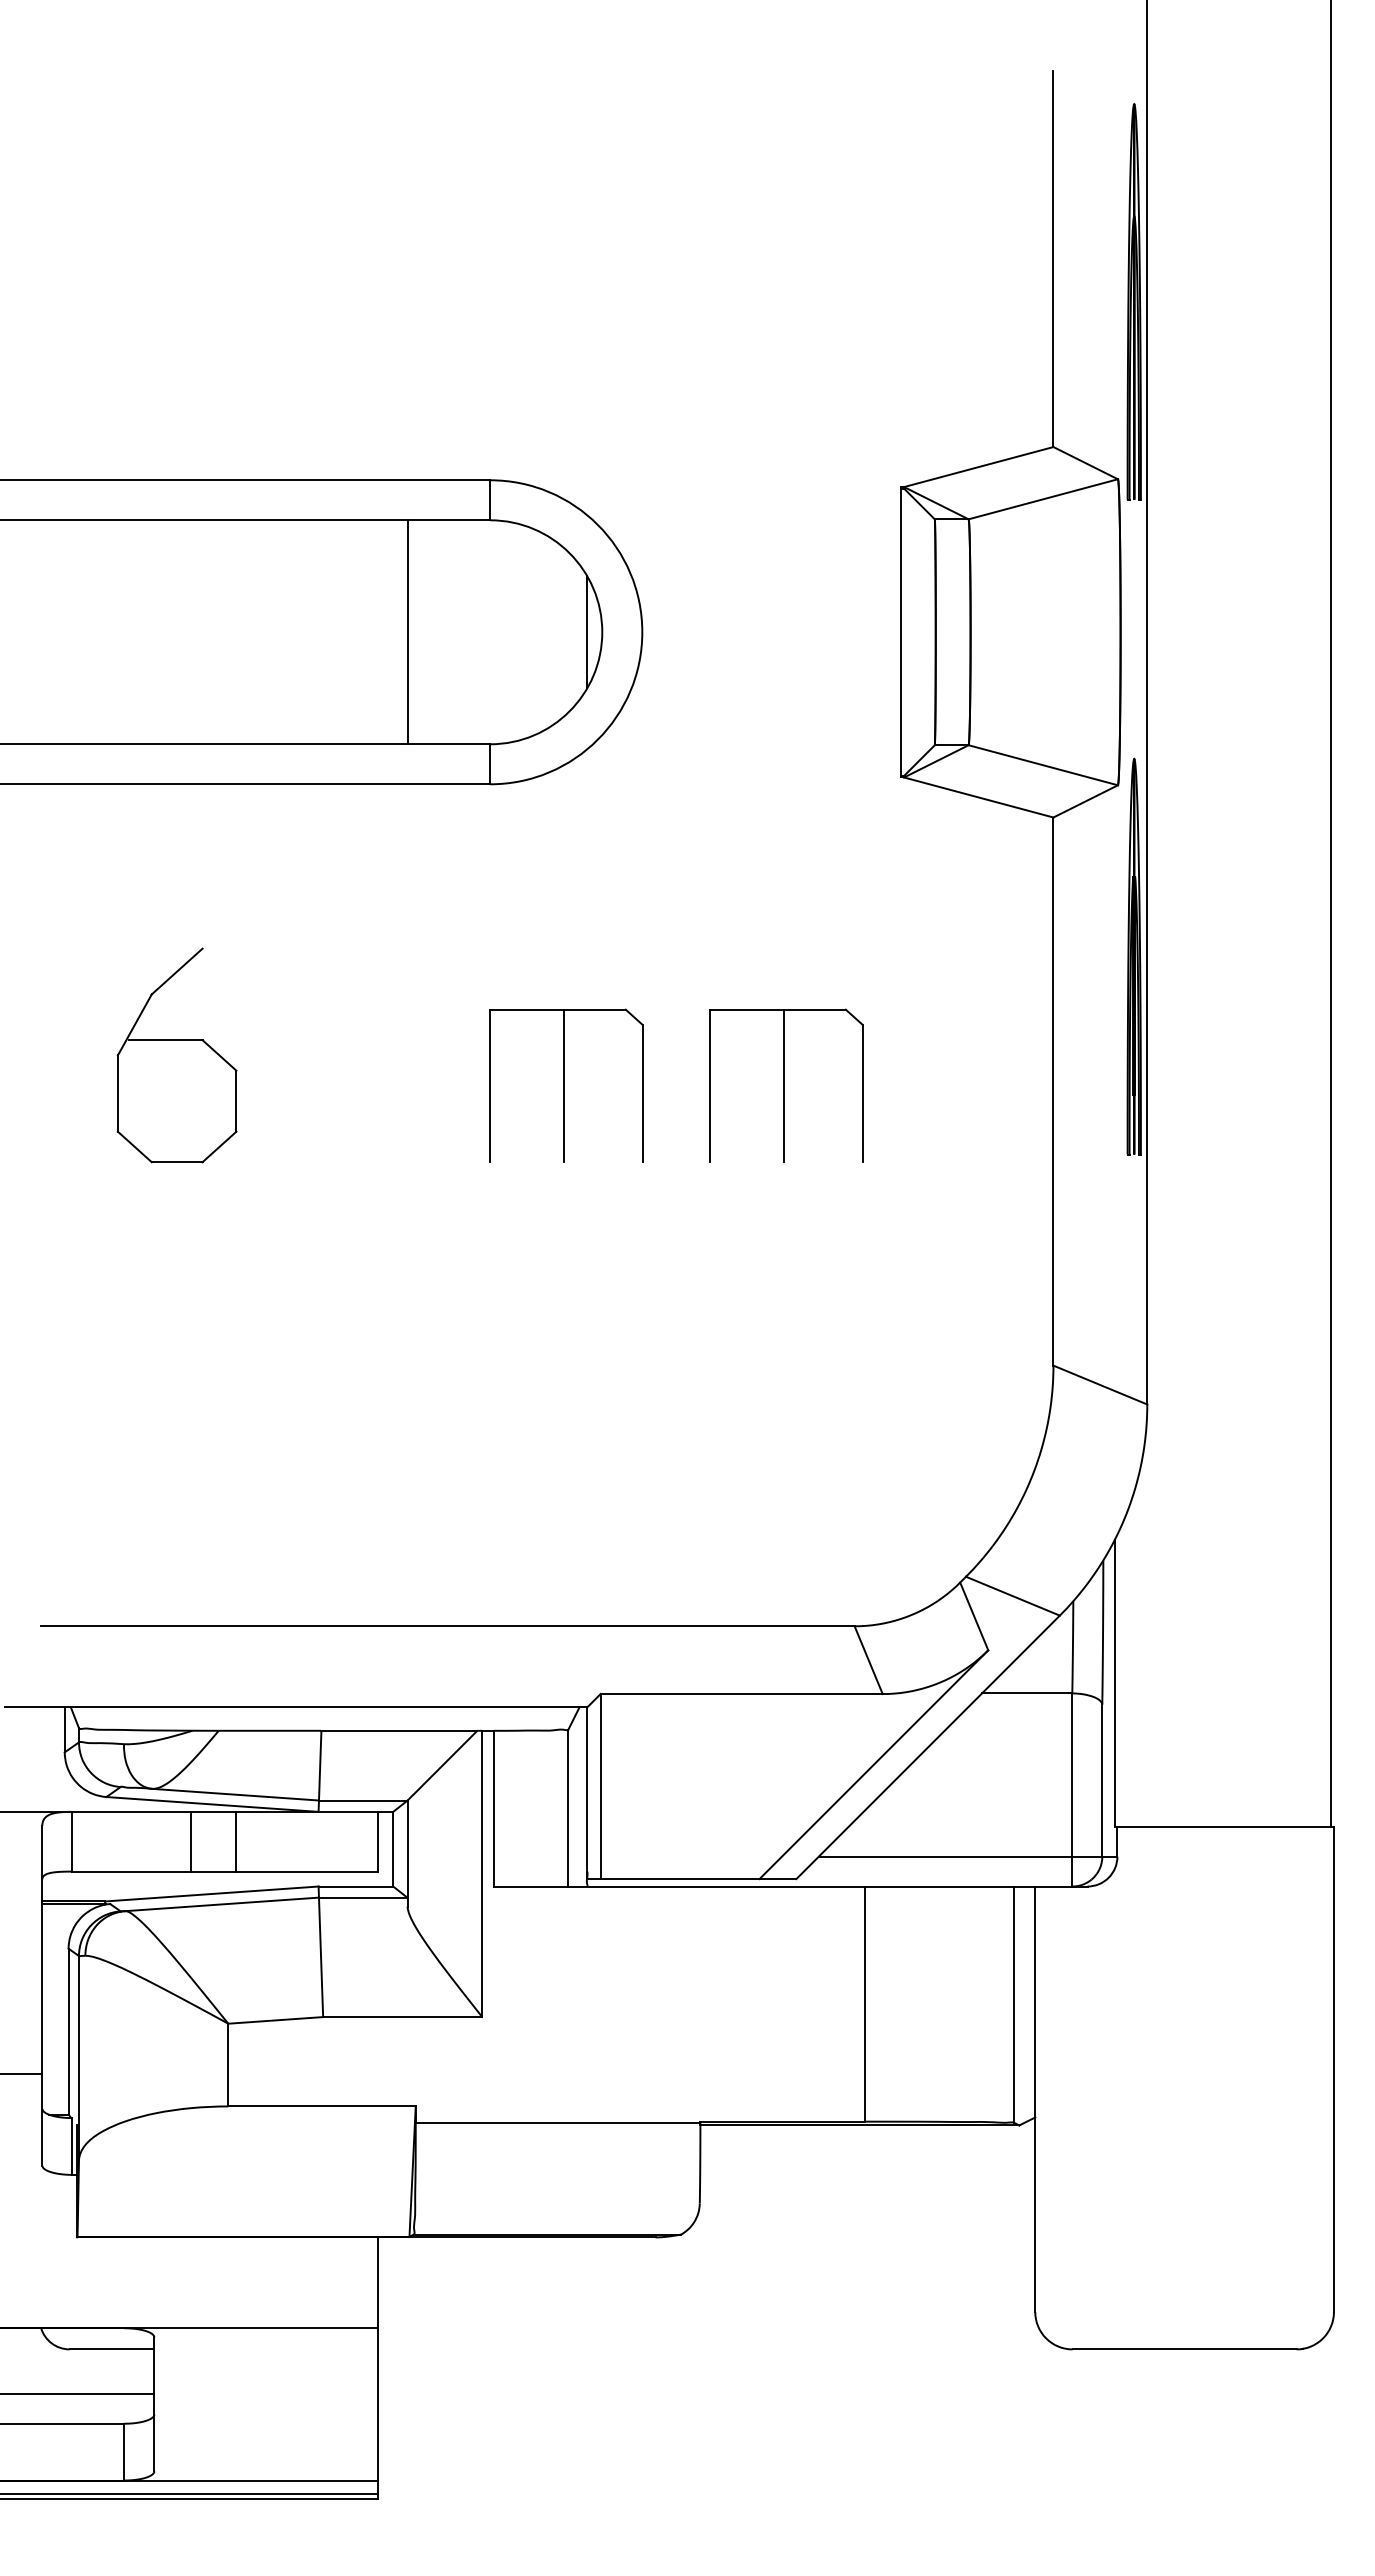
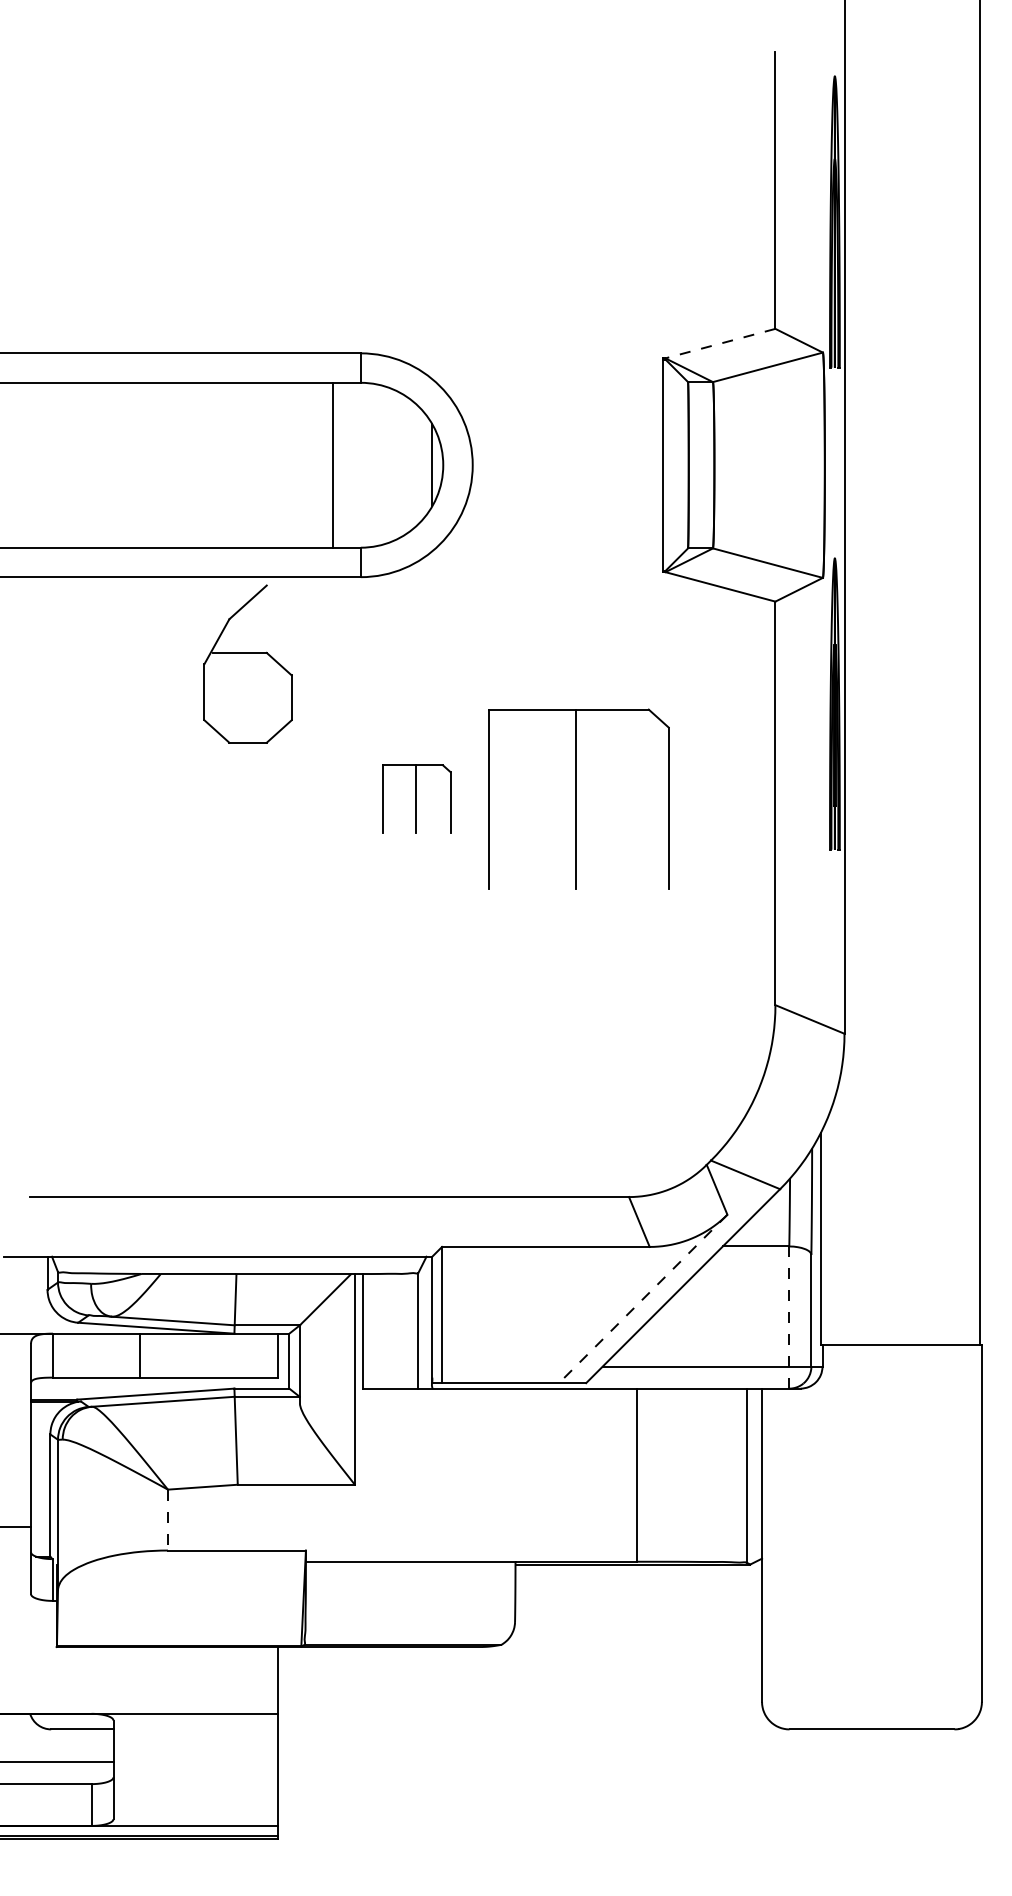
line: (978, 467) -> (720, 343), solid -> dashed
line: (408, 632) -> (332, 465), moved
part: (176, 1055) -> (247, 664), moved
part: (566, 1085) -> (416, 798), size x0.6
part: (786, 1085) -> (578, 798), size x1.6
line: (873, 1764) -> (642, 1298), solid -> dashed
line: (1072, 1789) -> (789, 1317), solid -> dashed
line: (235, 1841) -> (173, 1355), removed
line: (228, 2065) -> (168, 1520), solid -> dashed

